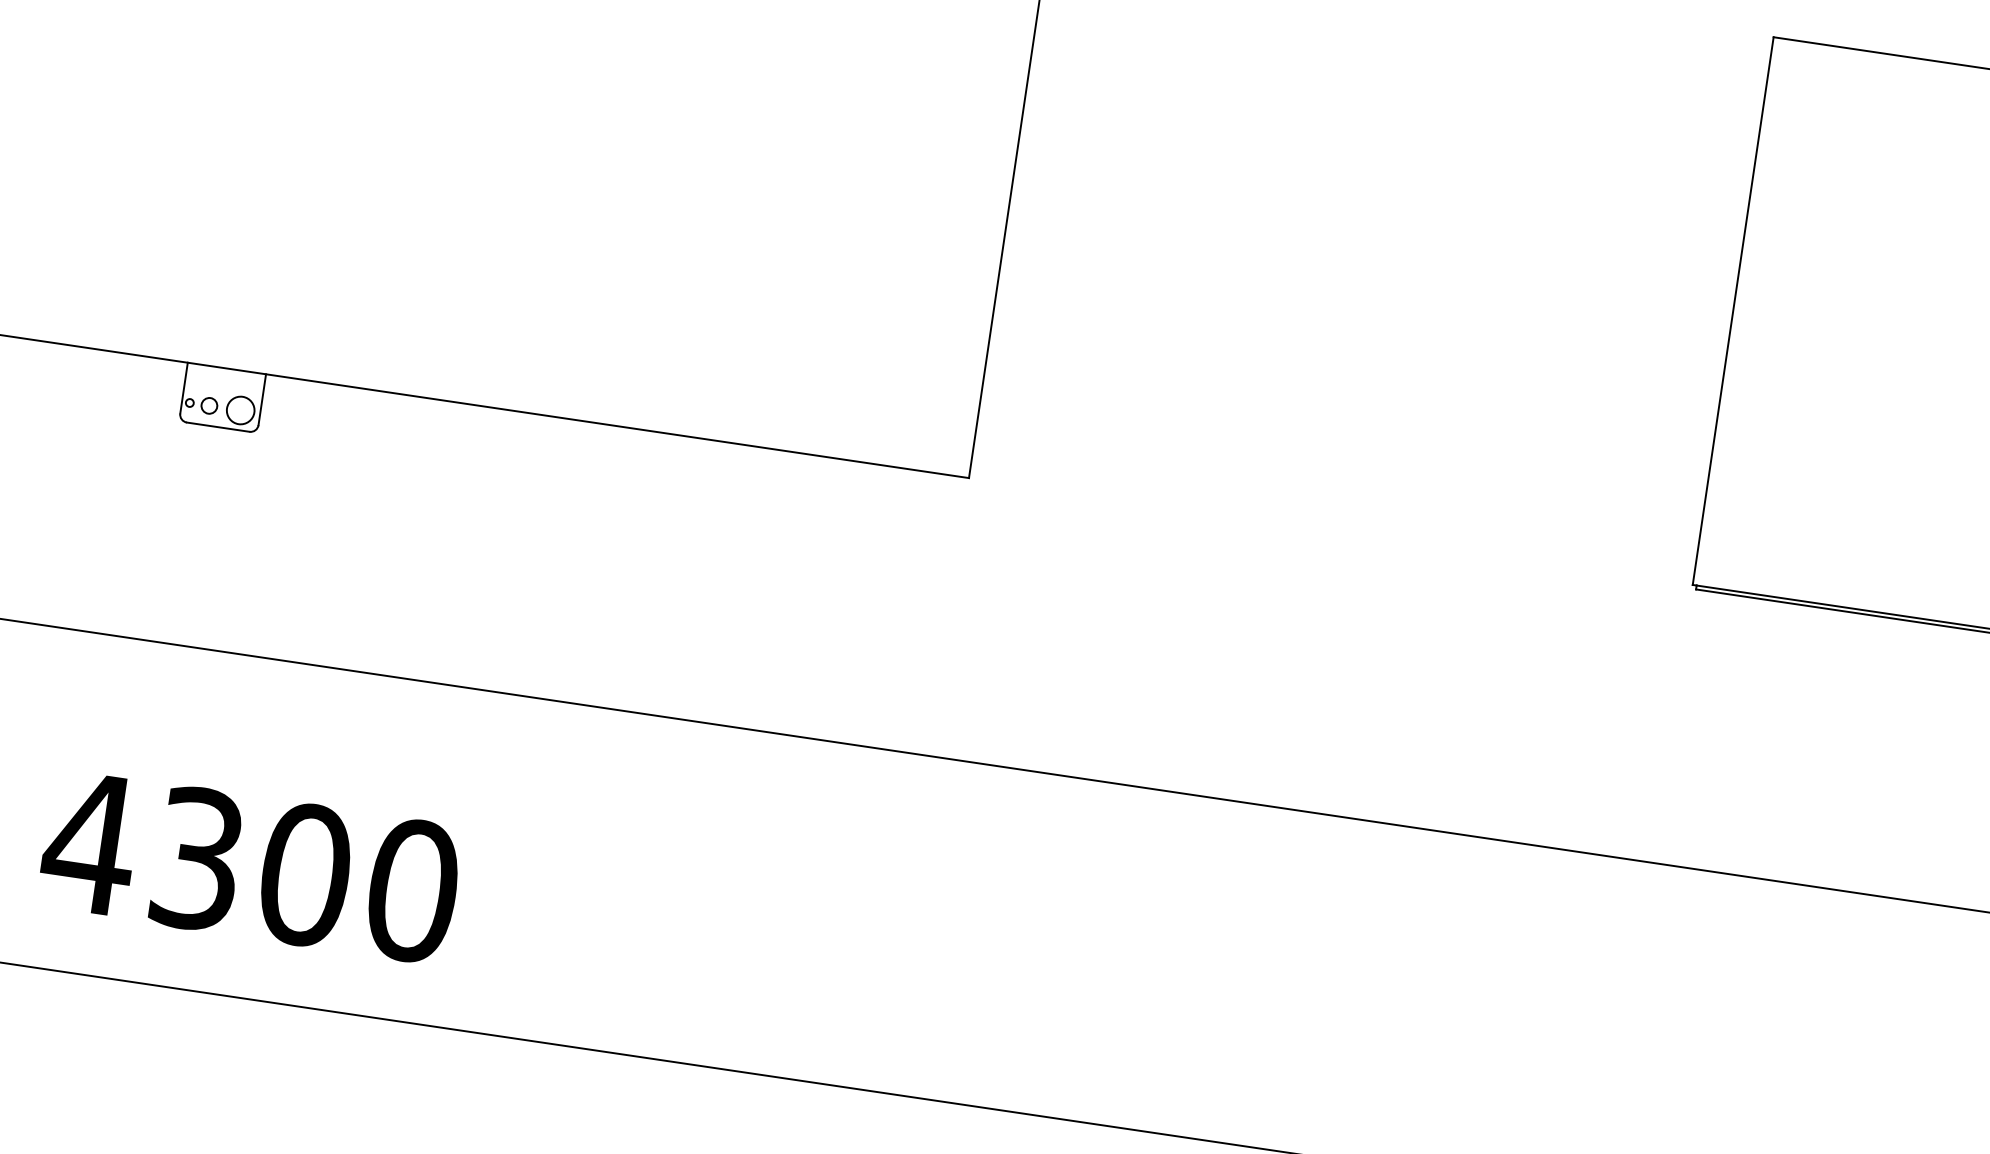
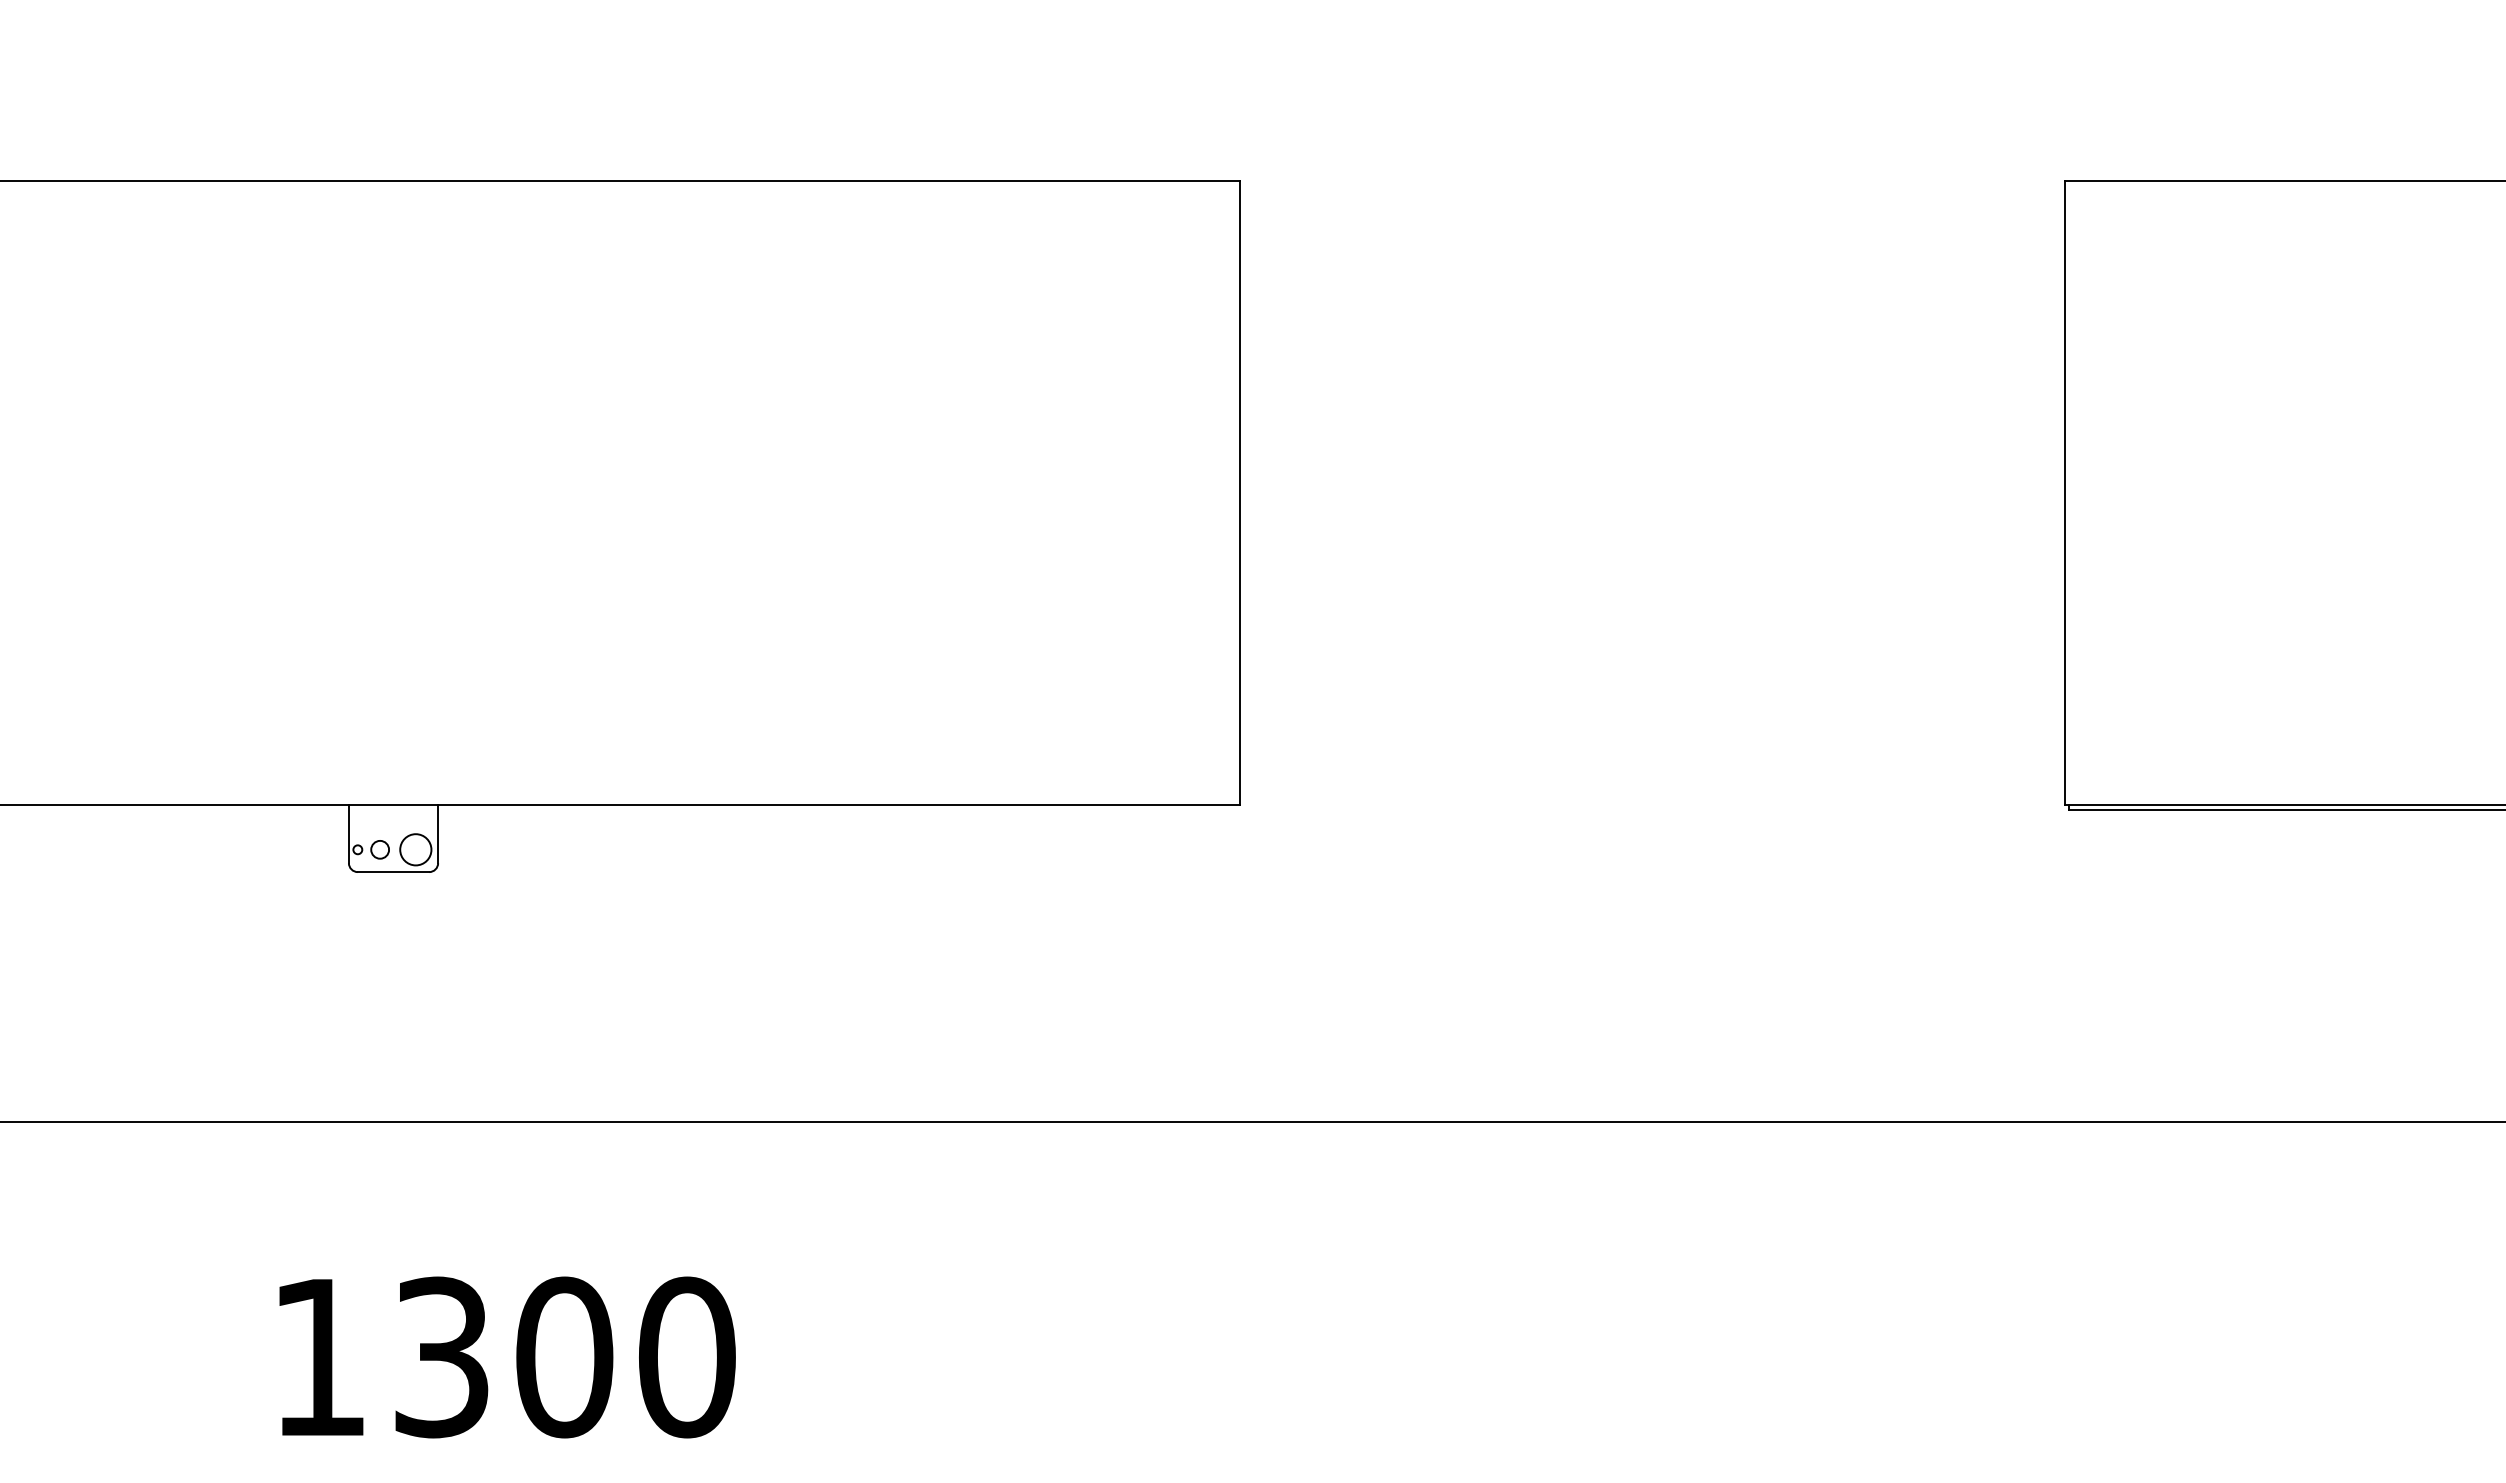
text: (89, 843) -> (318, 1357), 4300 -> 1300

